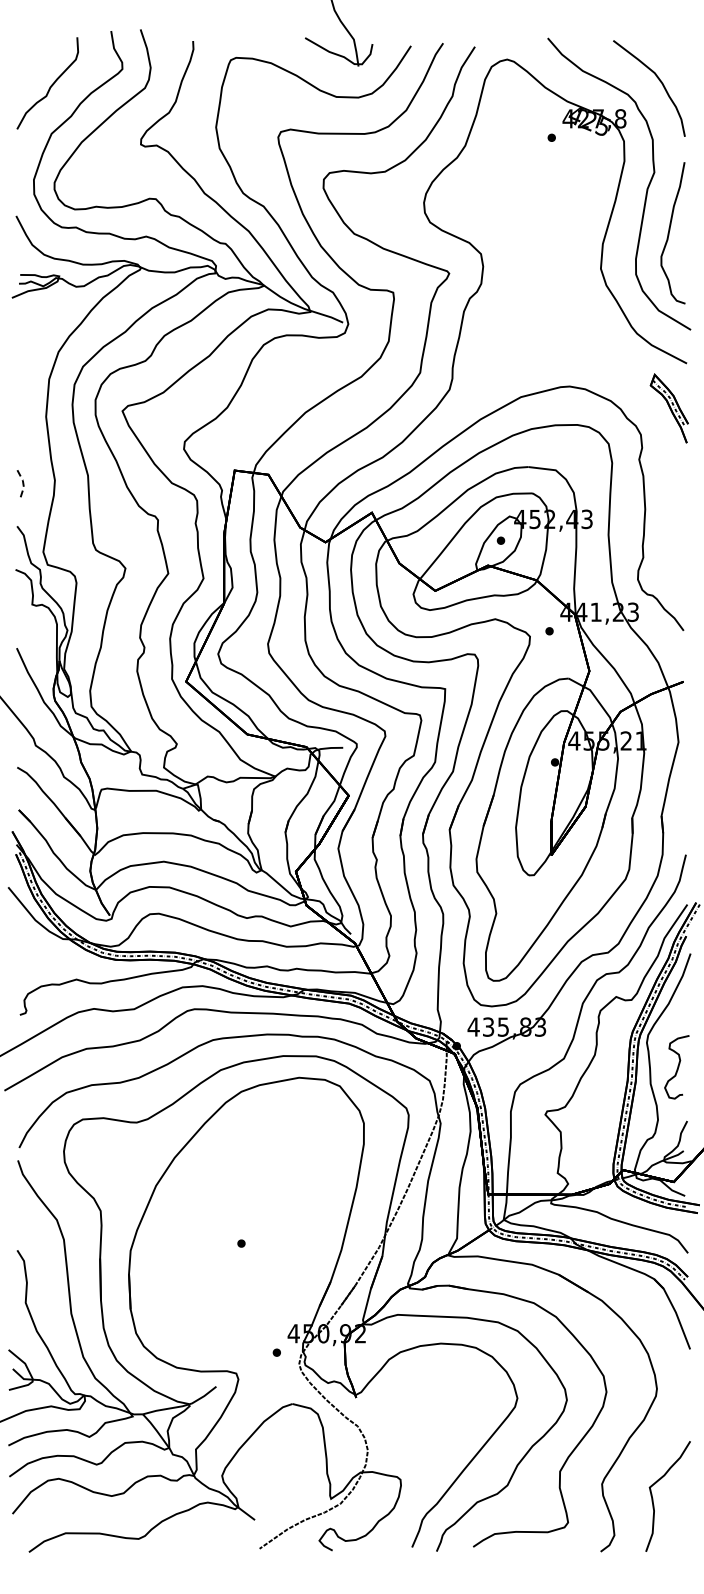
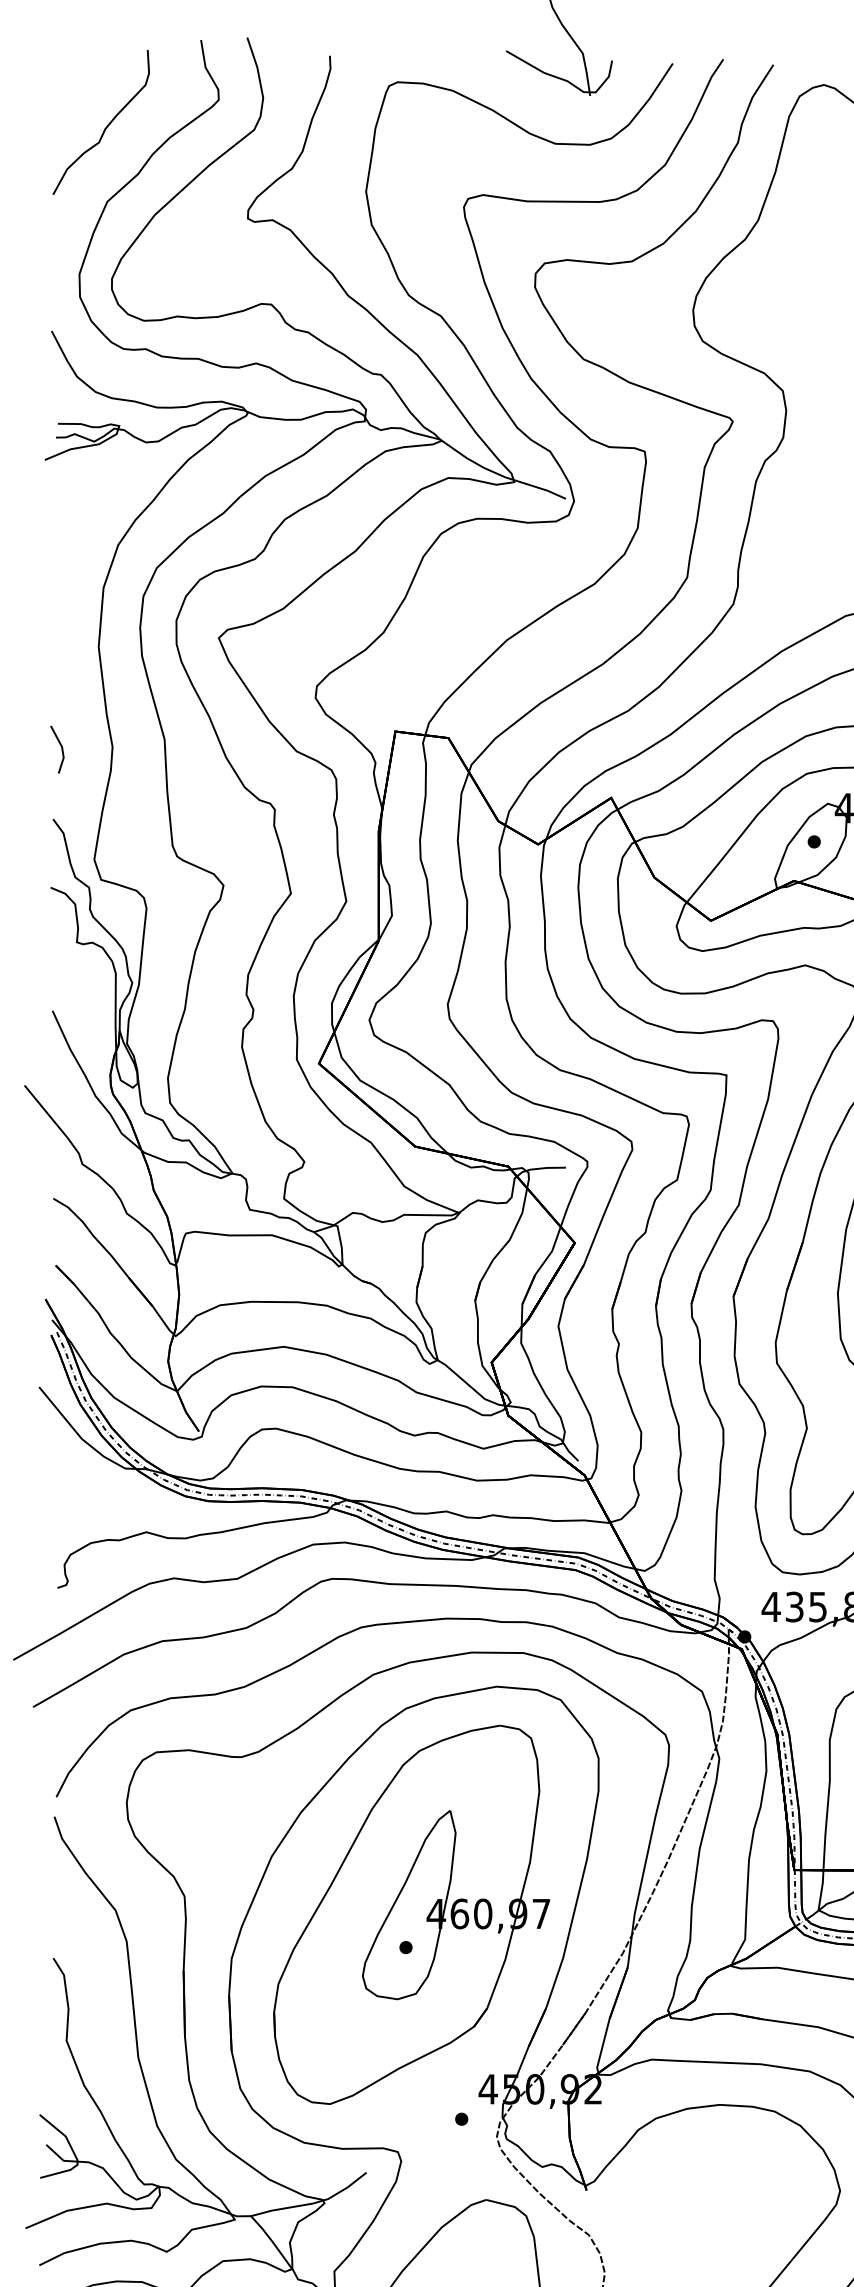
line: (22, 481) -> (61, 748), dashed -> solid
part: (244, 1222) -> (410, 1914), added

